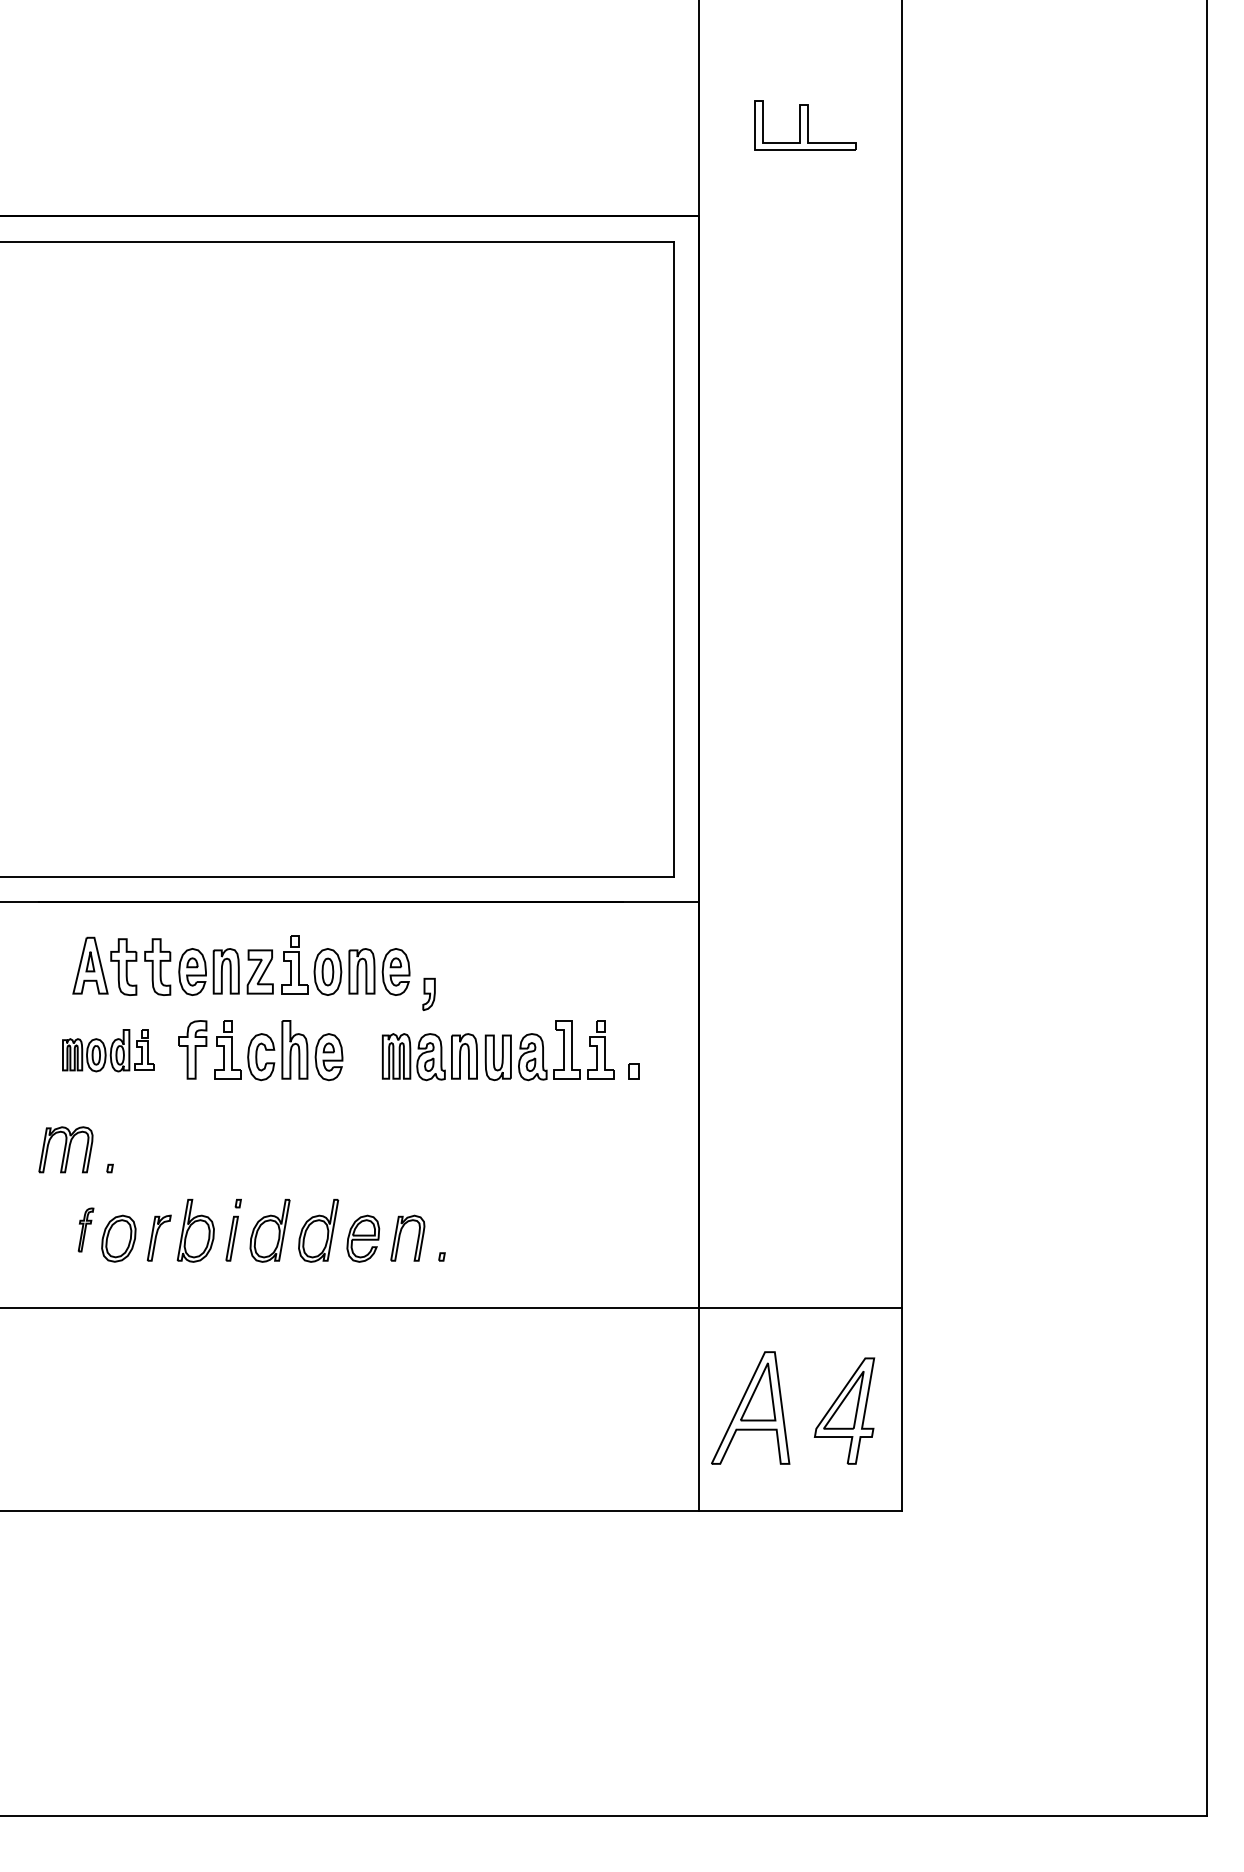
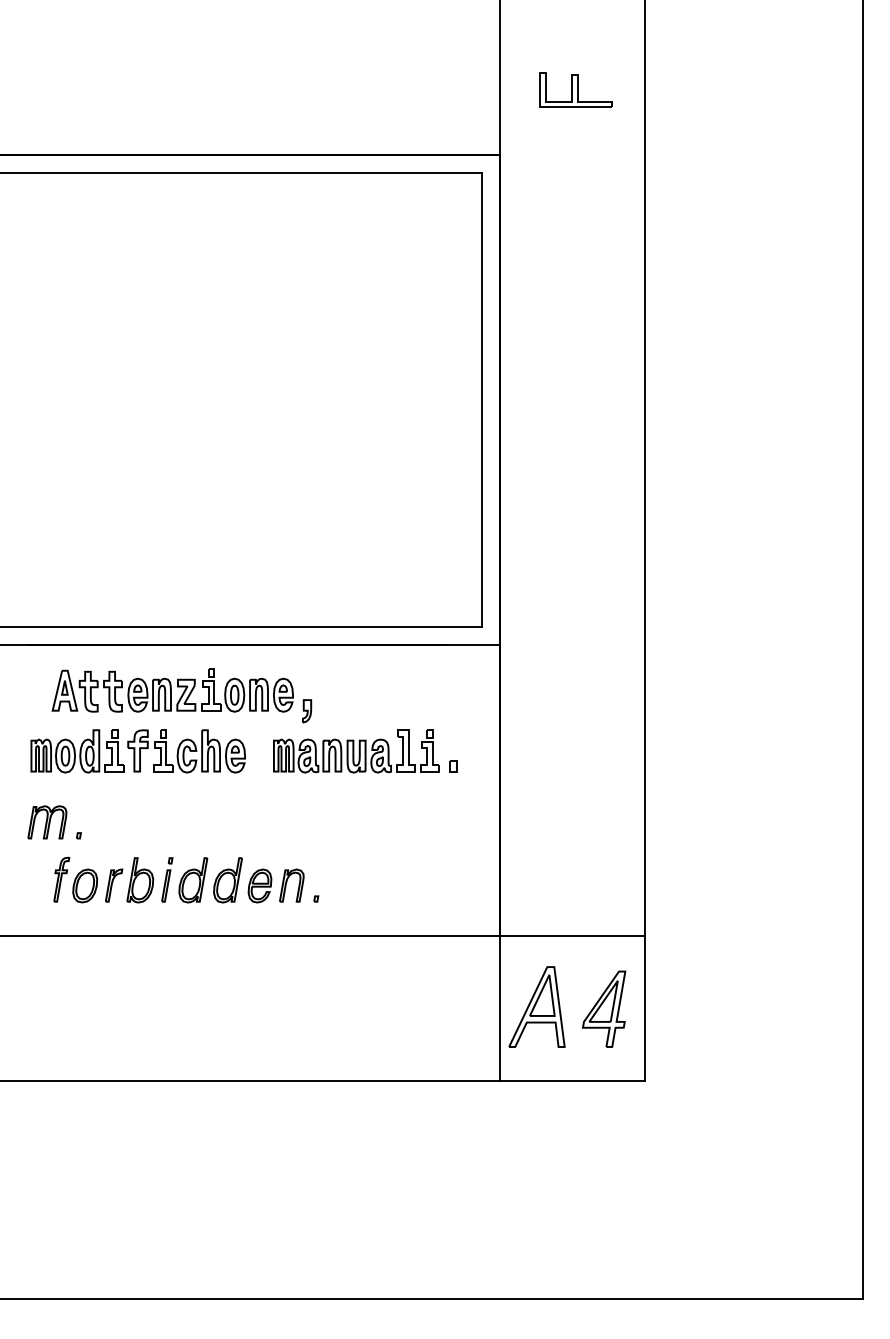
part: (107, 1050) -> (77, 751), size x1.43
part: (85, 1229) -> (61, 879), size x1.43

